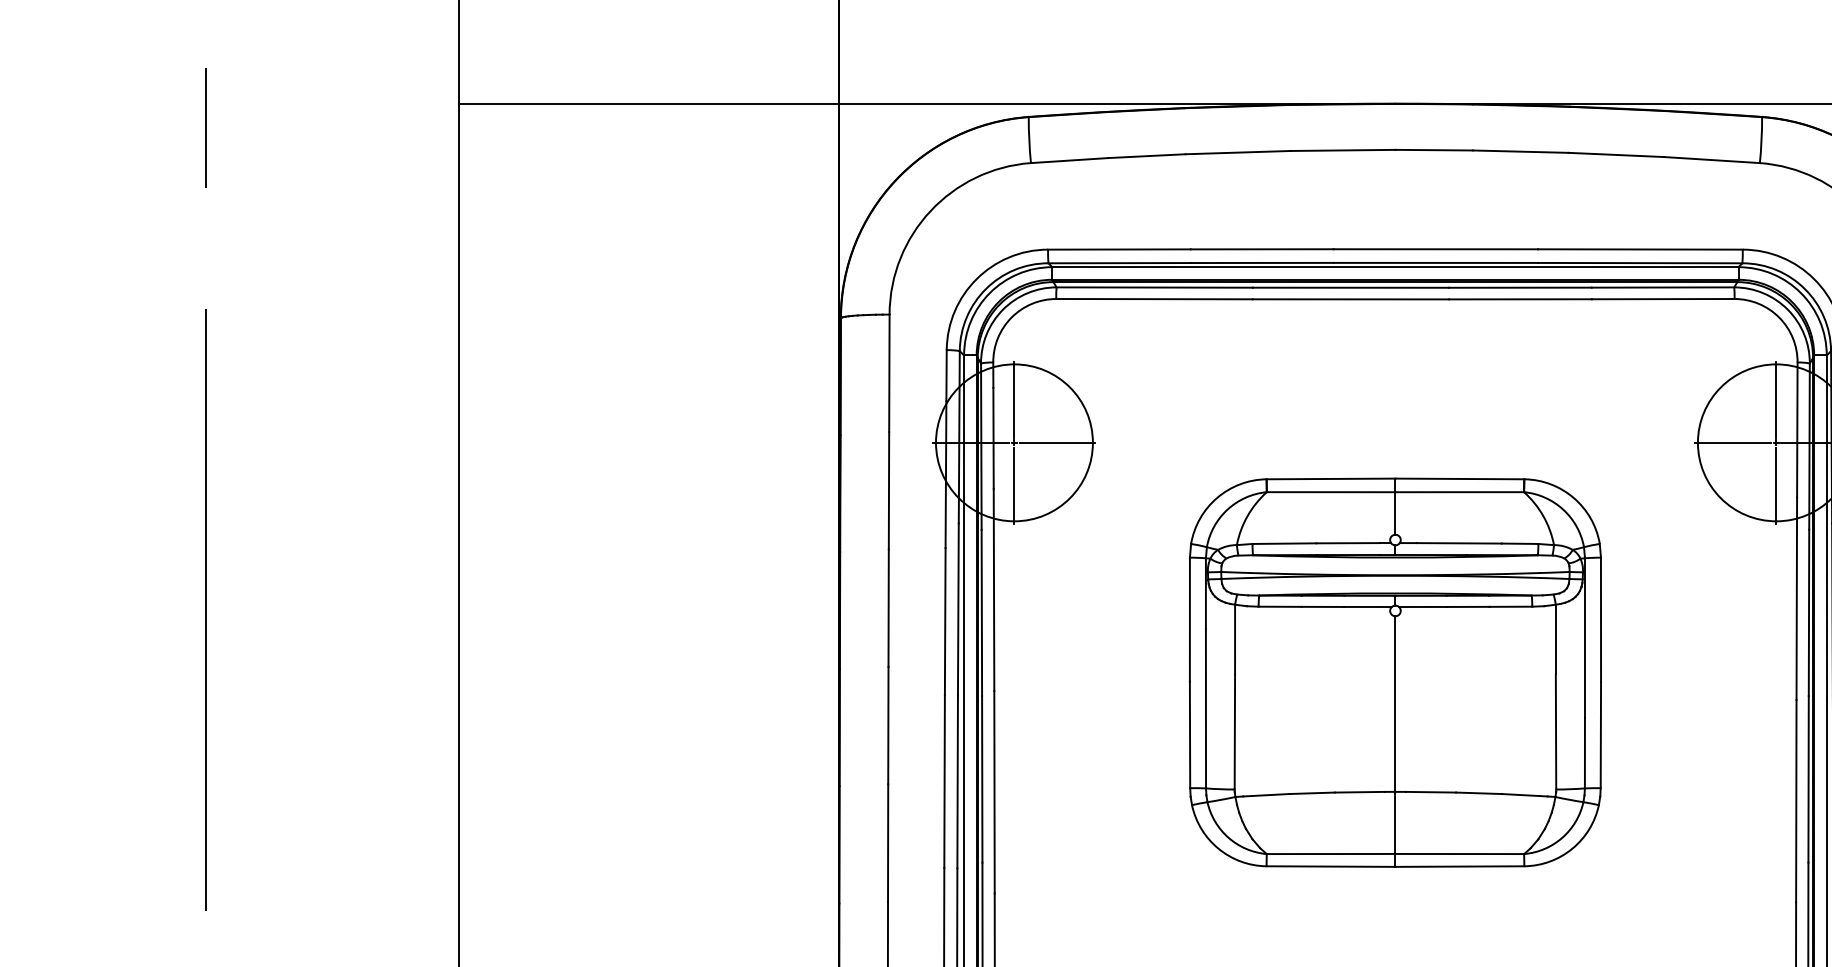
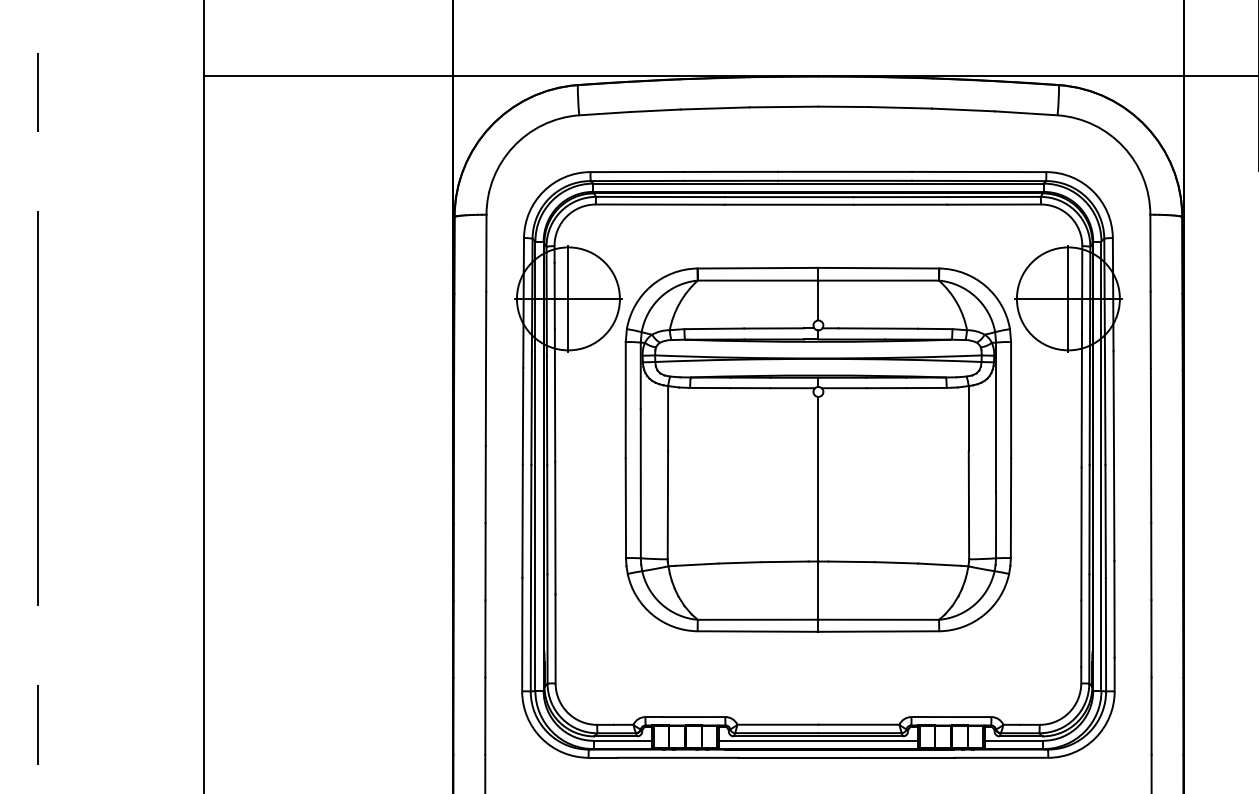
part: (1395, 672) -> (818, 449), size x1.43

